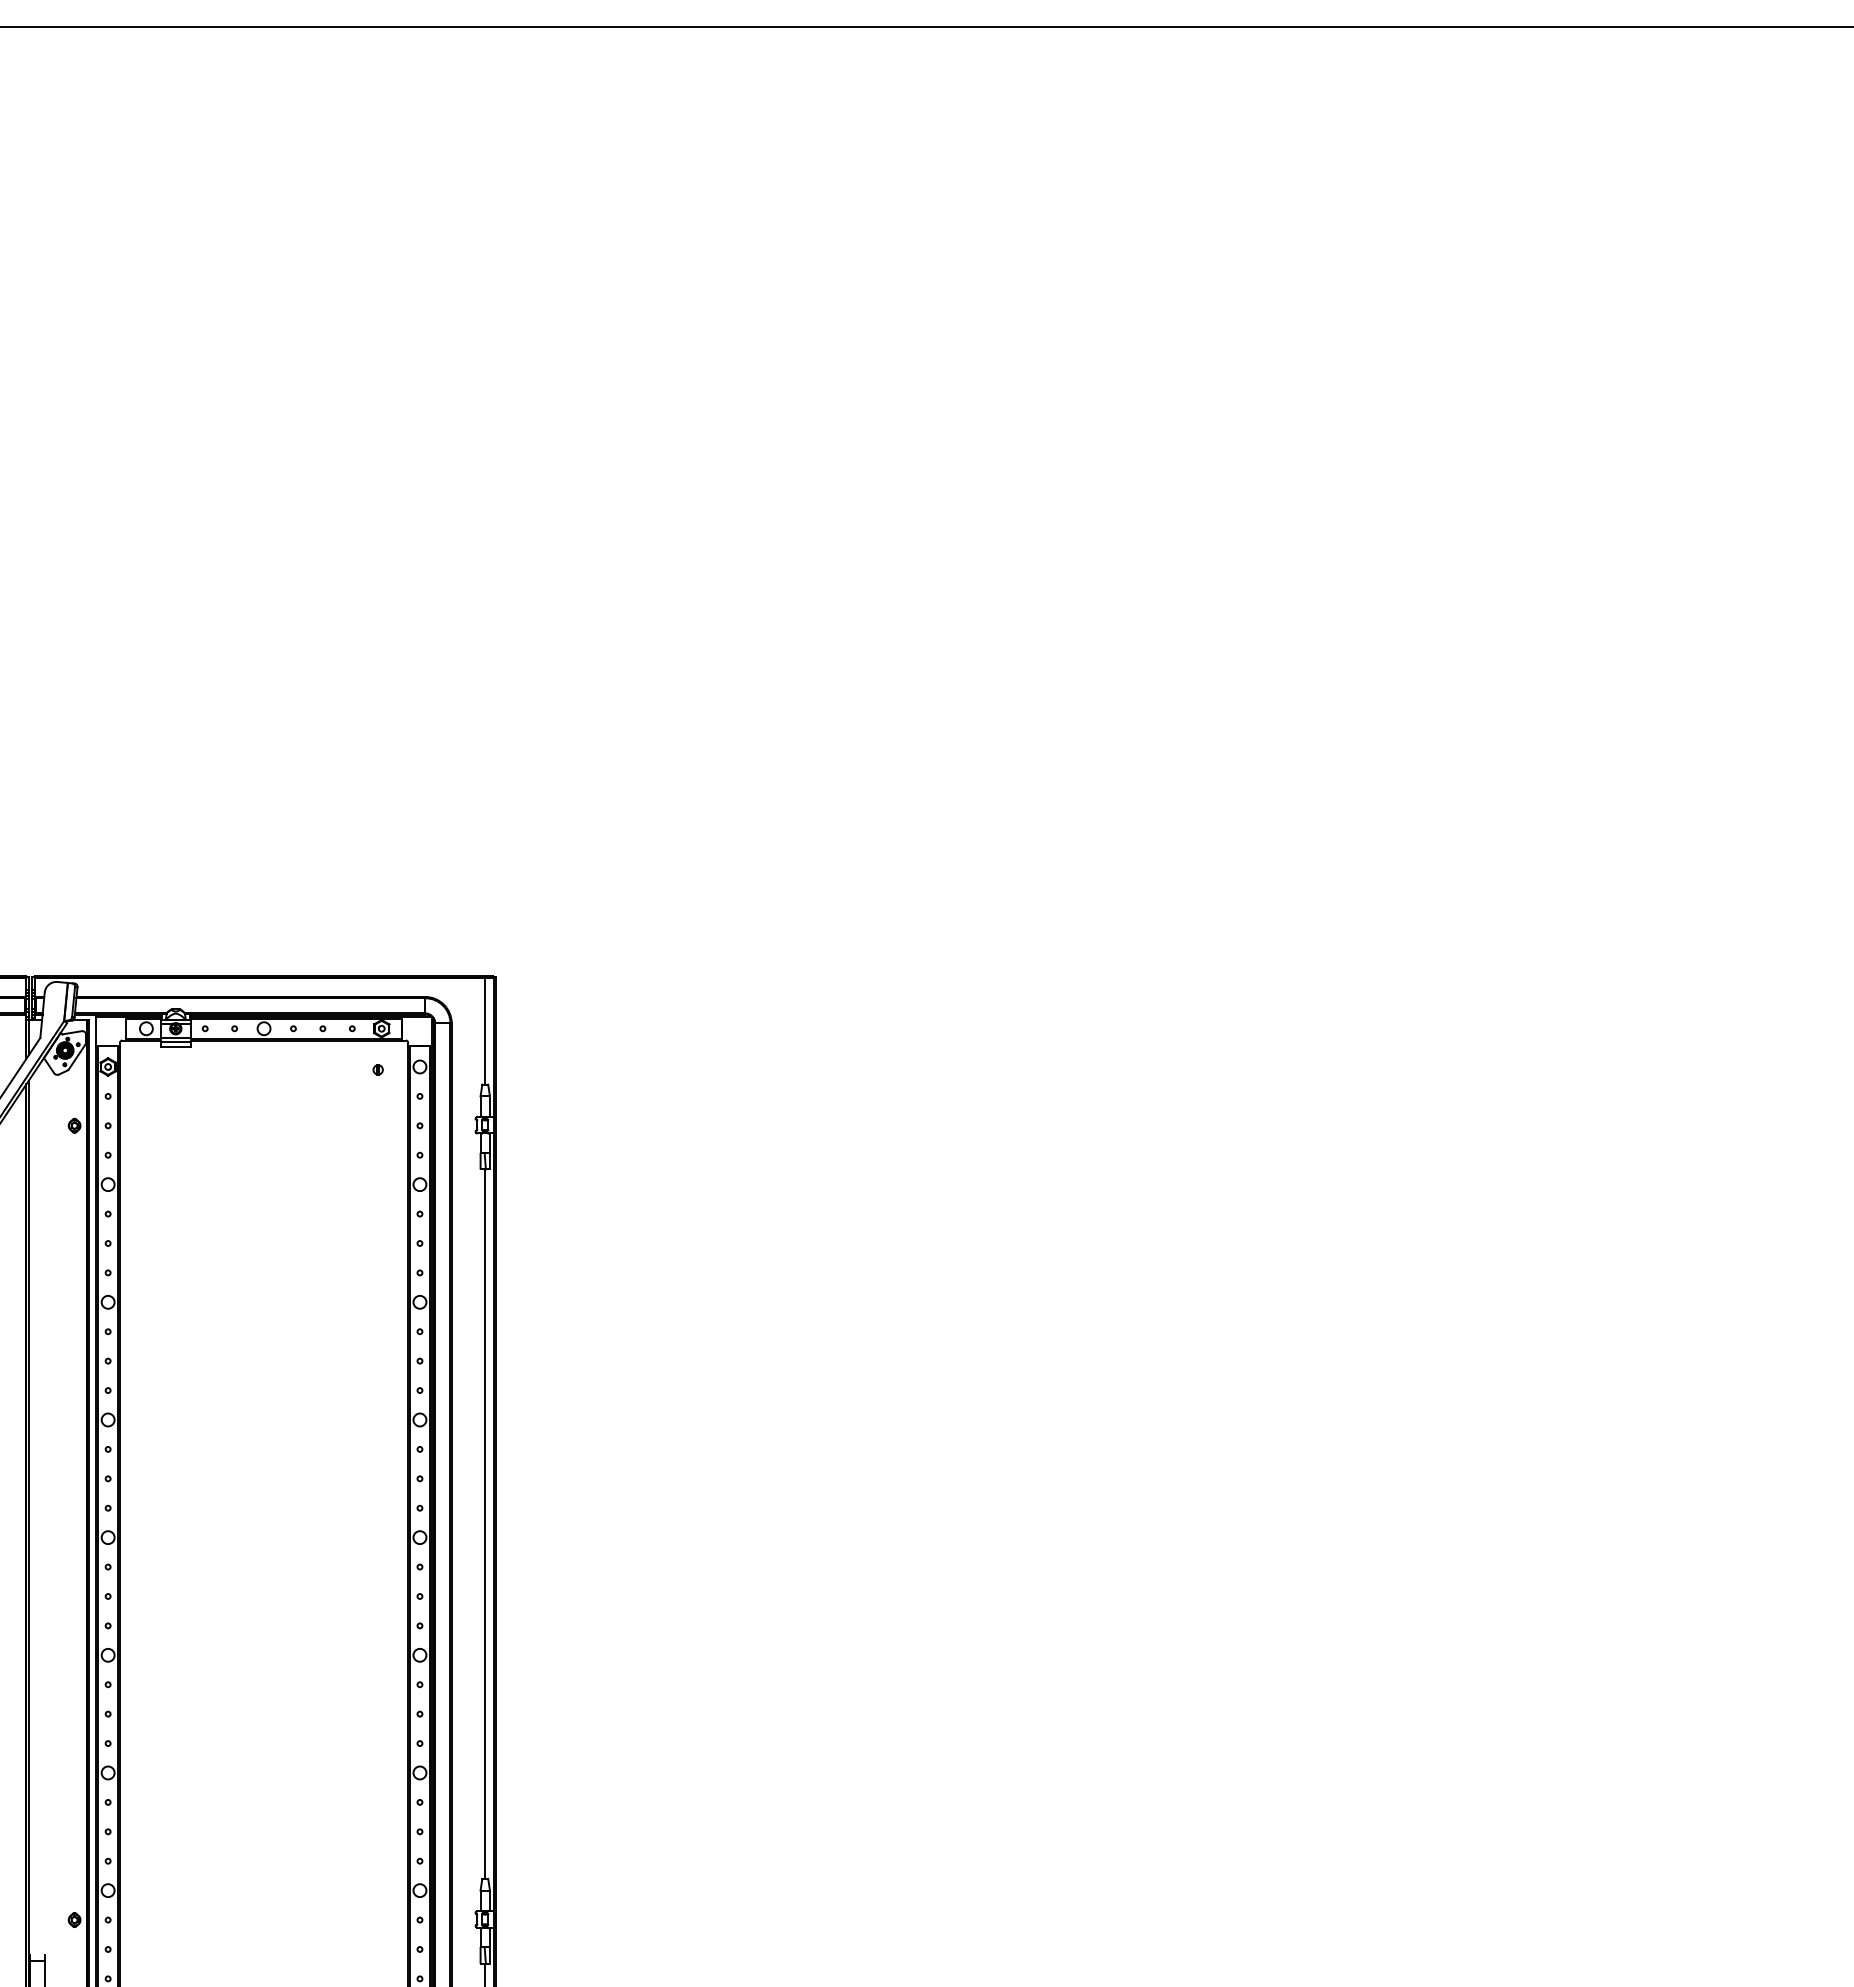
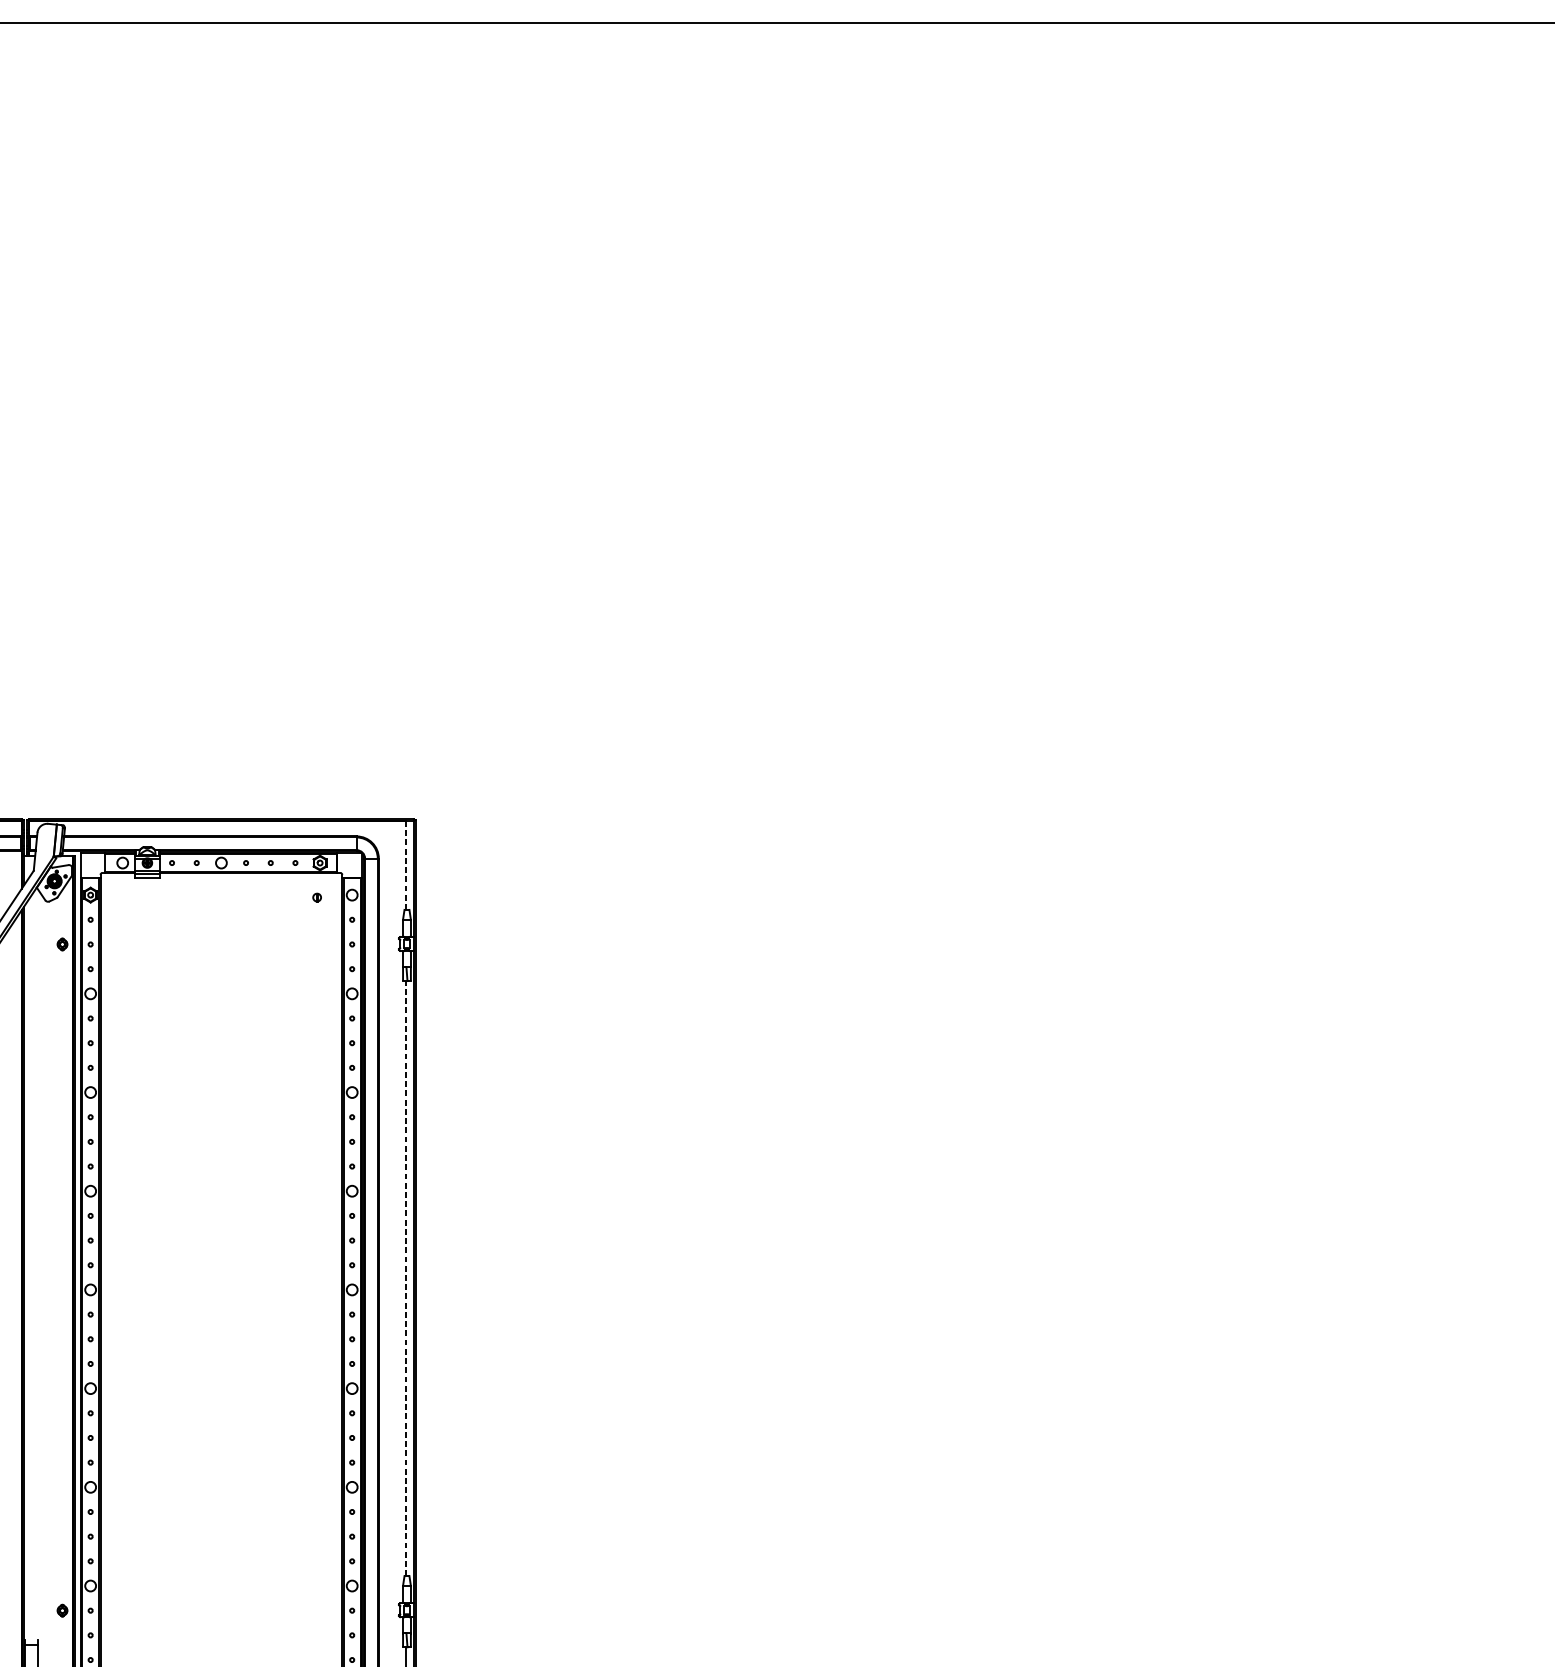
line: (484, 1030) -> (406, 864), solid -> dashed
line: (484, 1524) -> (406, 1278), solid -> dashed

